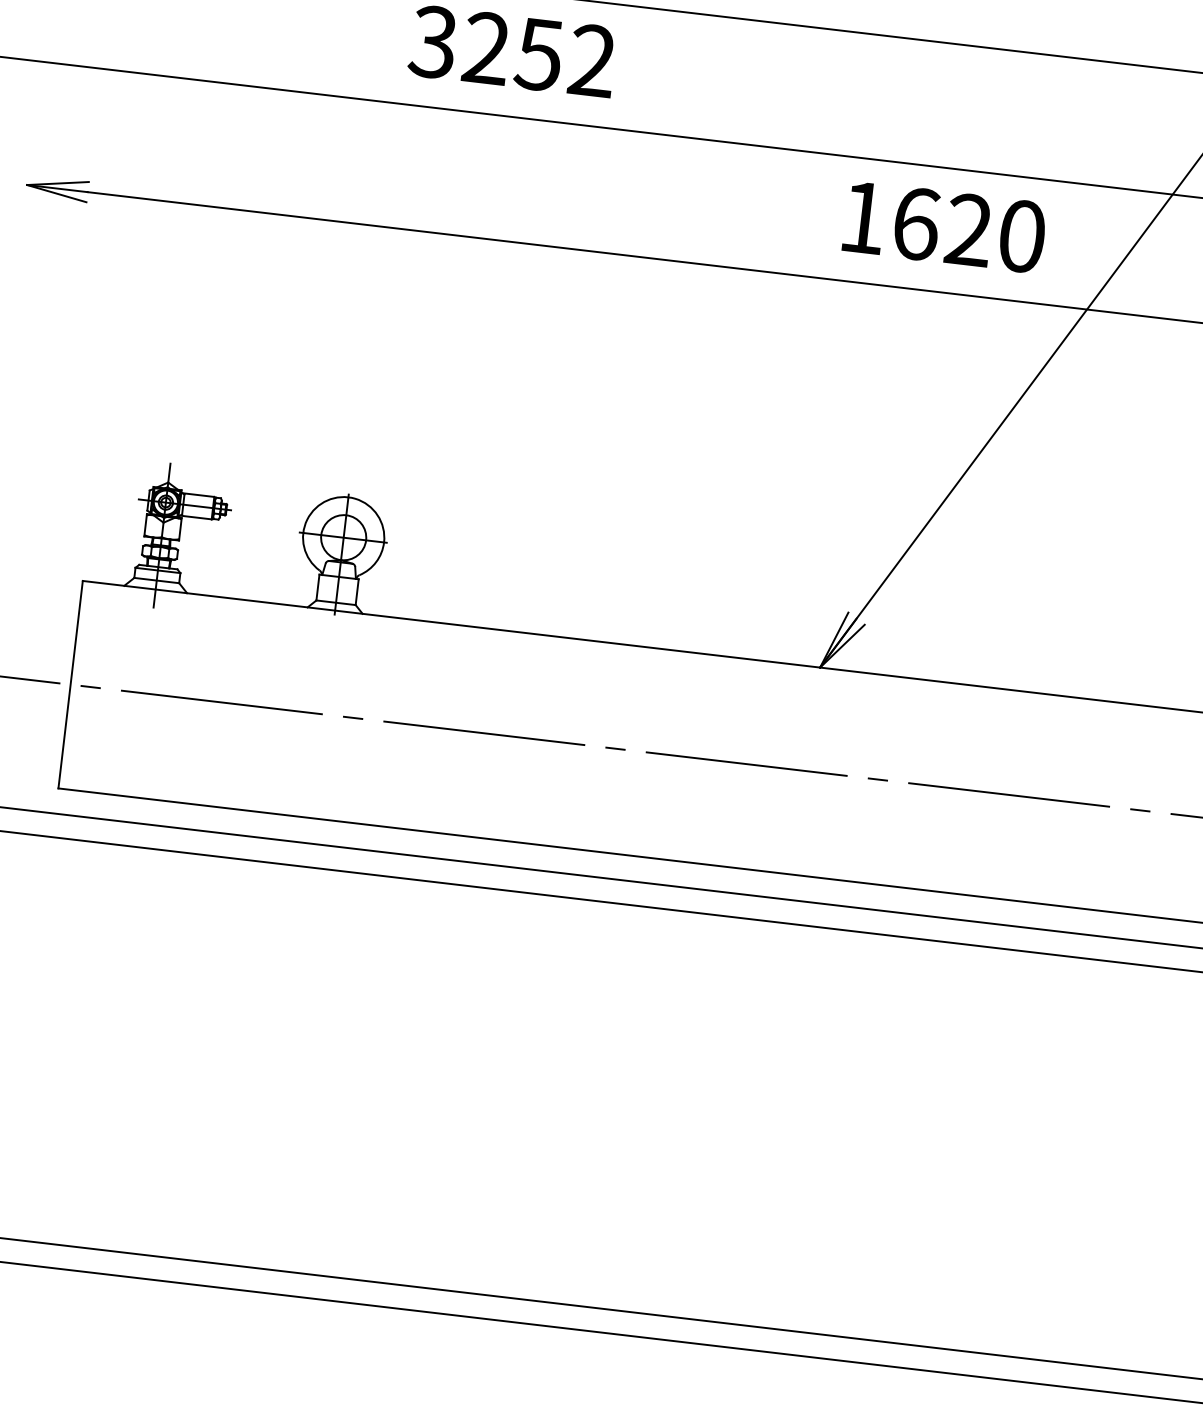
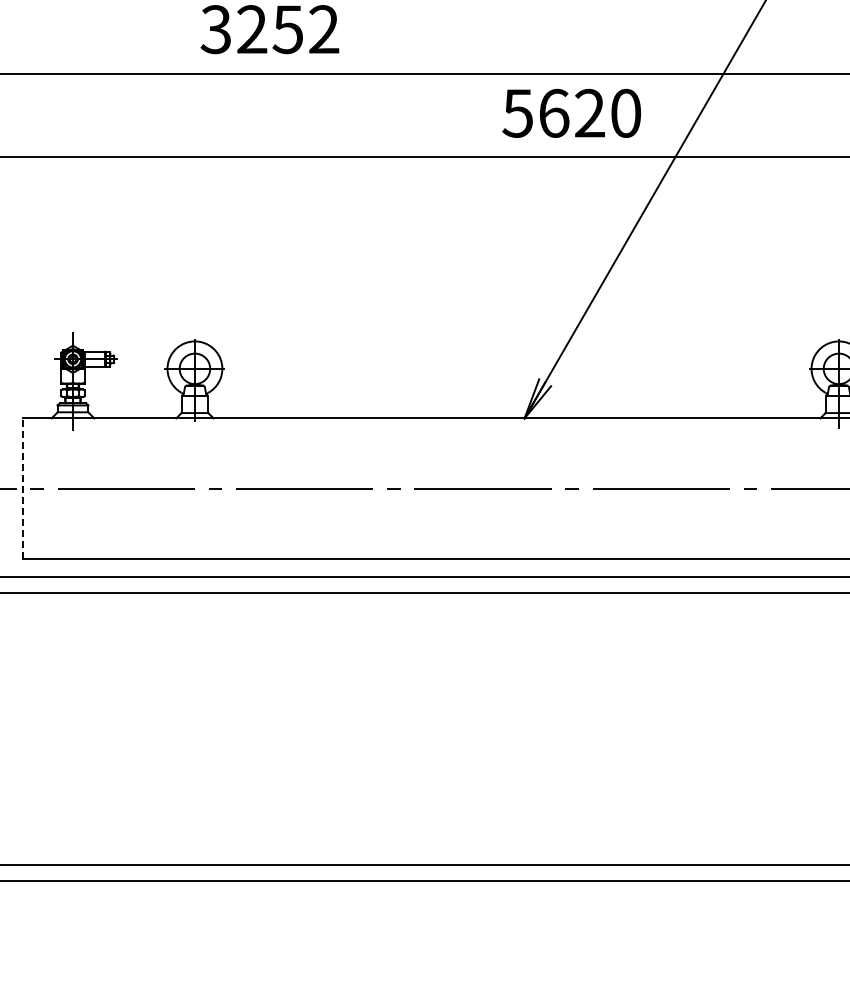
text: (862, 217) -> (517, 113), 1620 -> 5620
line: (70, 684) -> (23, 488), solid -> dashed

